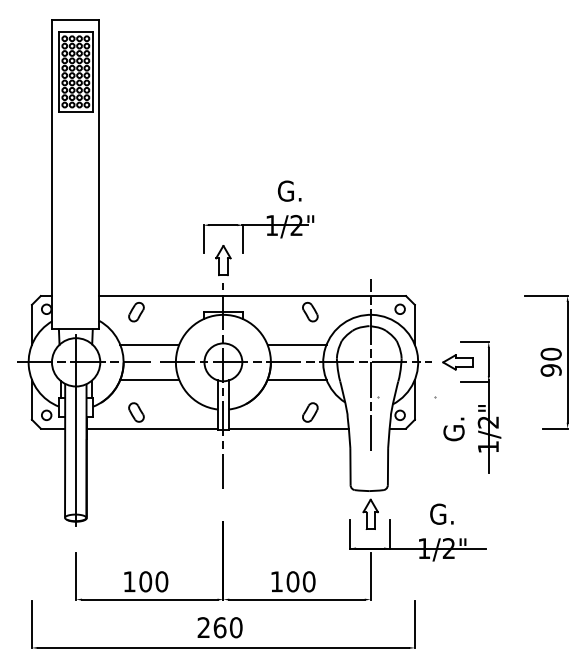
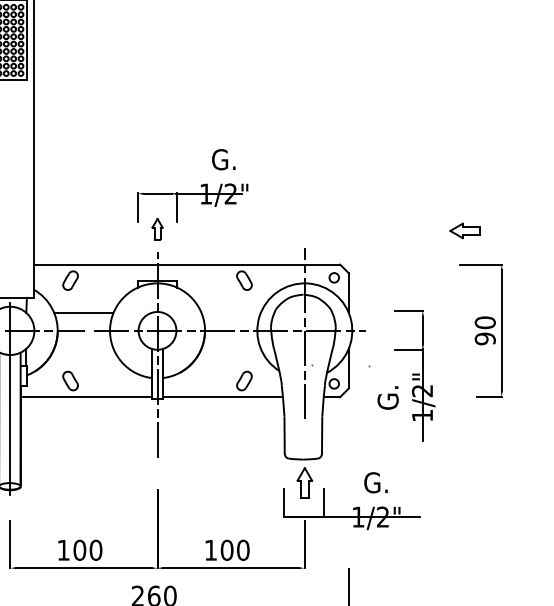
part: (223, 260) -> (157, 229), size x0.7
line: (296, 344) -> (230, 313), removed
part: (457, 362) -> (464, 231), moved
line: (149, 380) -> (83, 349), removed
line: (296, 380) -> (230, 349), removed

